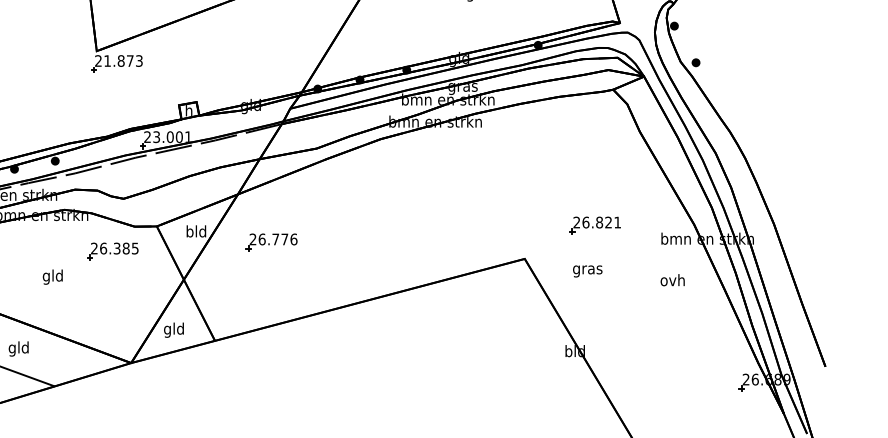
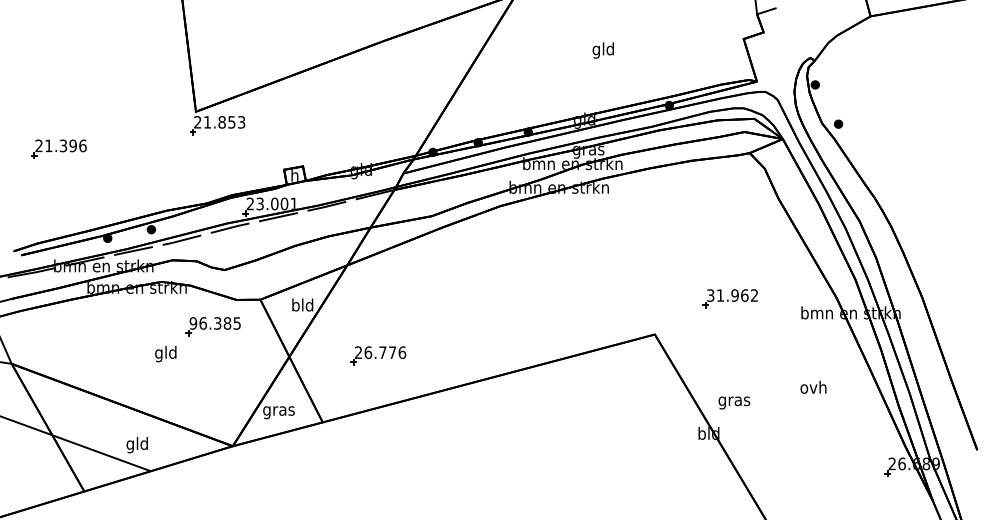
text: (129, 61) -> (231, 122), 21.873 -> 21.853
text: (597, 222) -> (732, 295), 26.821 -> 31.962
part: (271, 242) -> (378, 355), moved
text: (94, 248) -> (193, 323), 26.385 -> 96.385
text: (587, 271) -> (734, 402), moved
text: (52, 277) -> (165, 354), moved
text: (672, 279) -> (813, 386), moved
text: (173, 329) -> (278, 410), gld -> gras
text: (18, 349) -> (136, 445), moved

